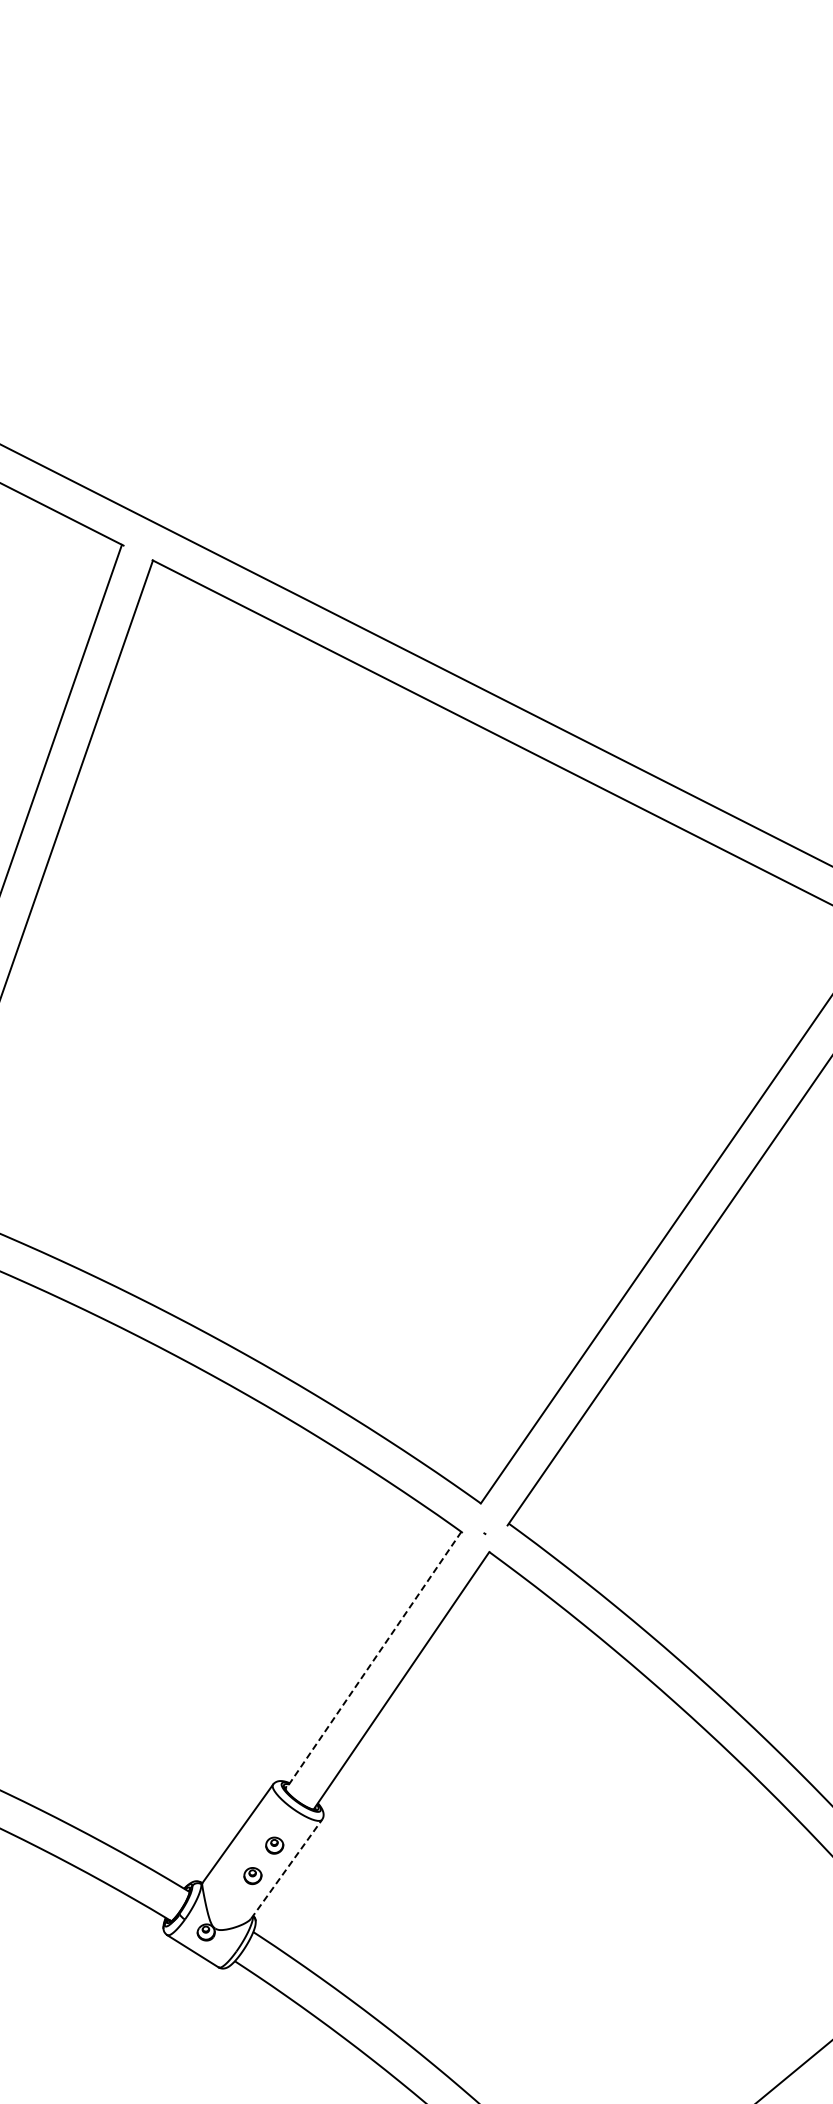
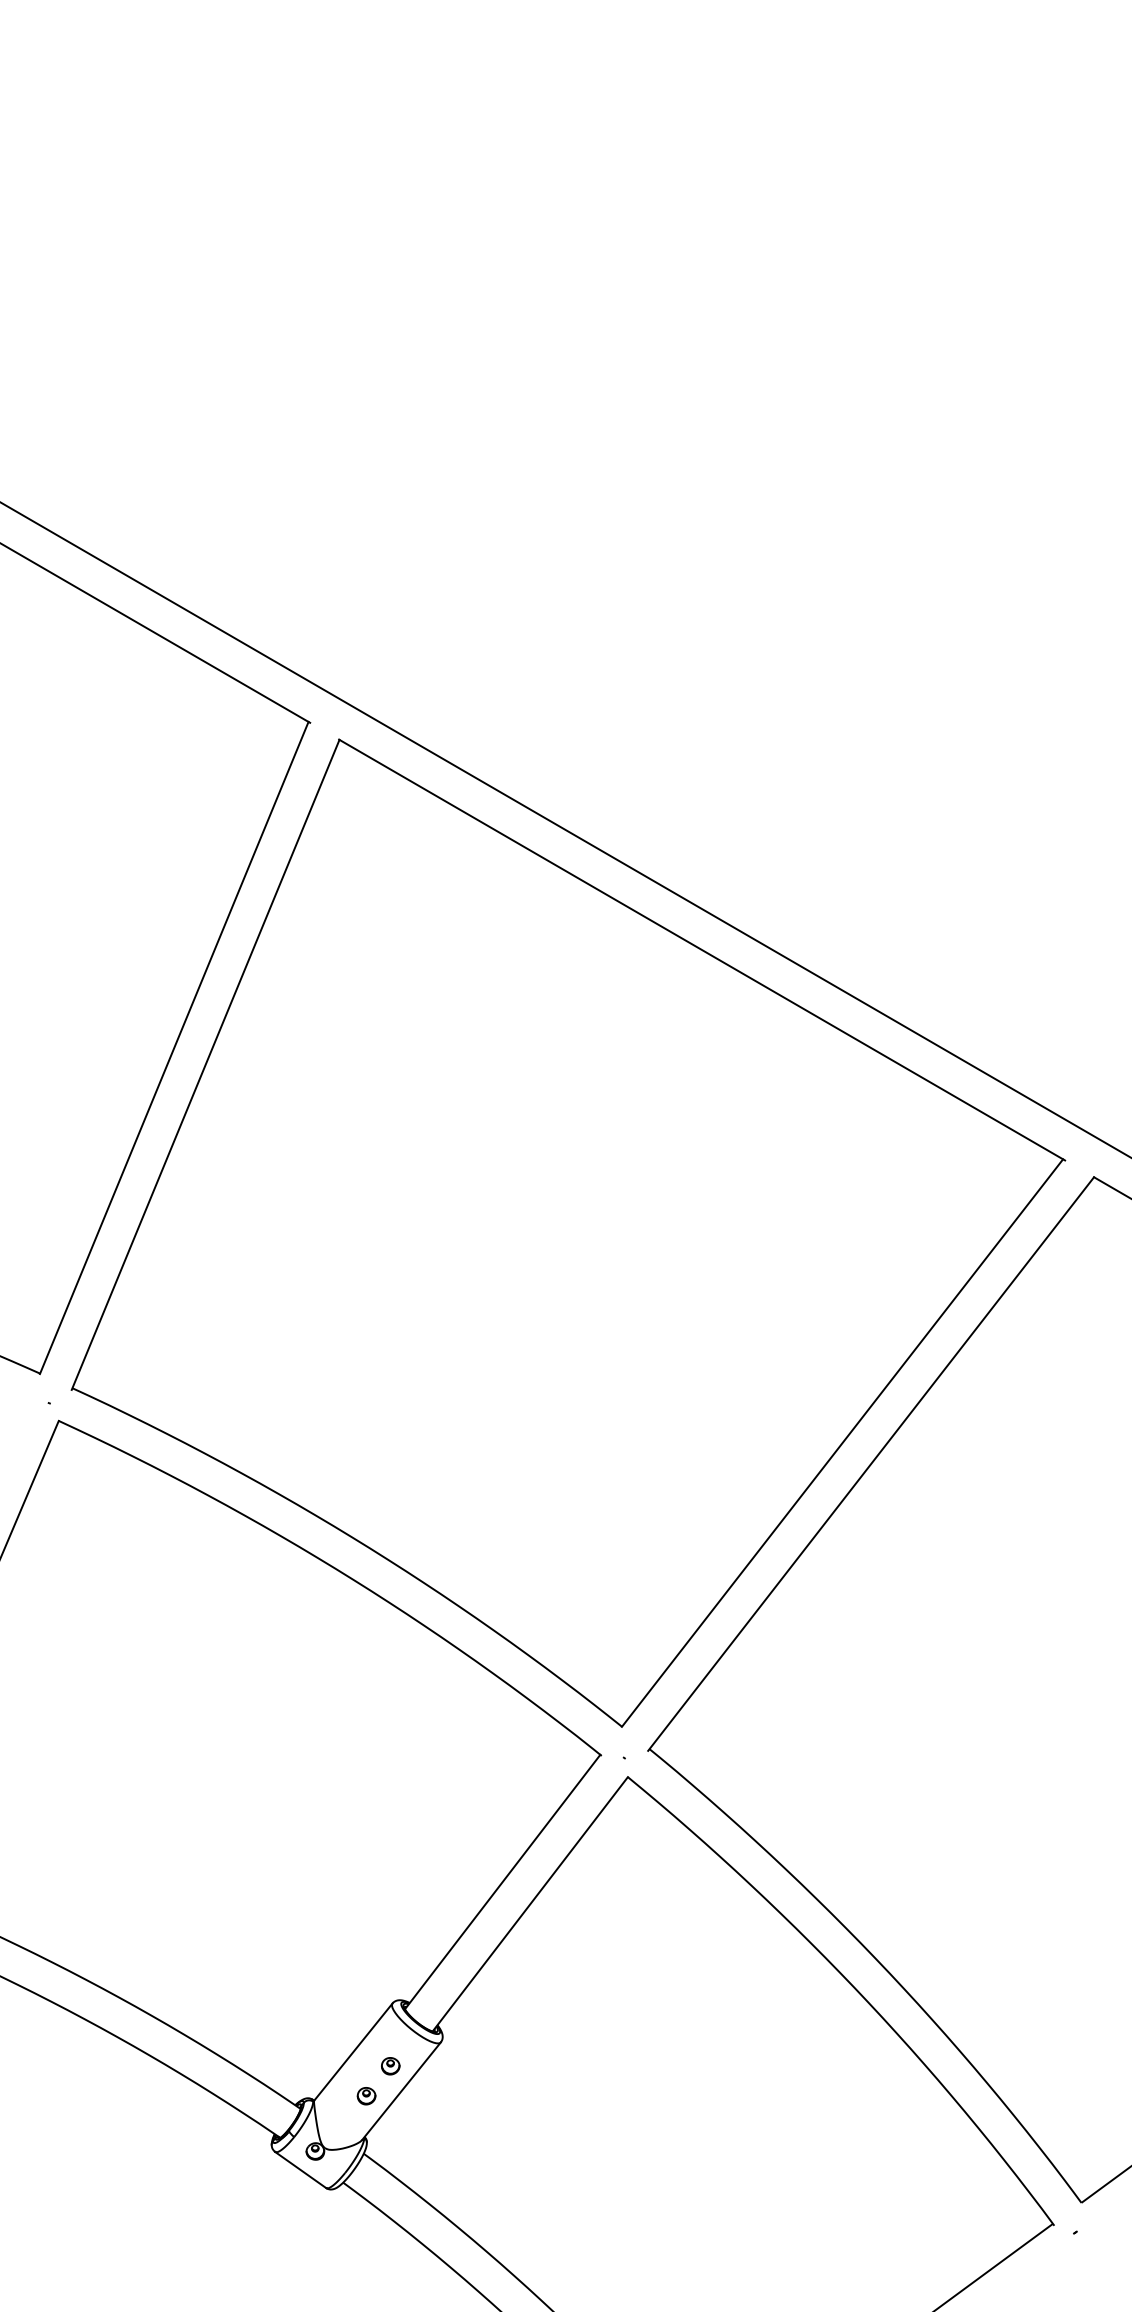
line: (373, 1661) -> (502, 1882), dashed -> solid
line: (286, 1869) -> (401, 2091), dashed -> solid

